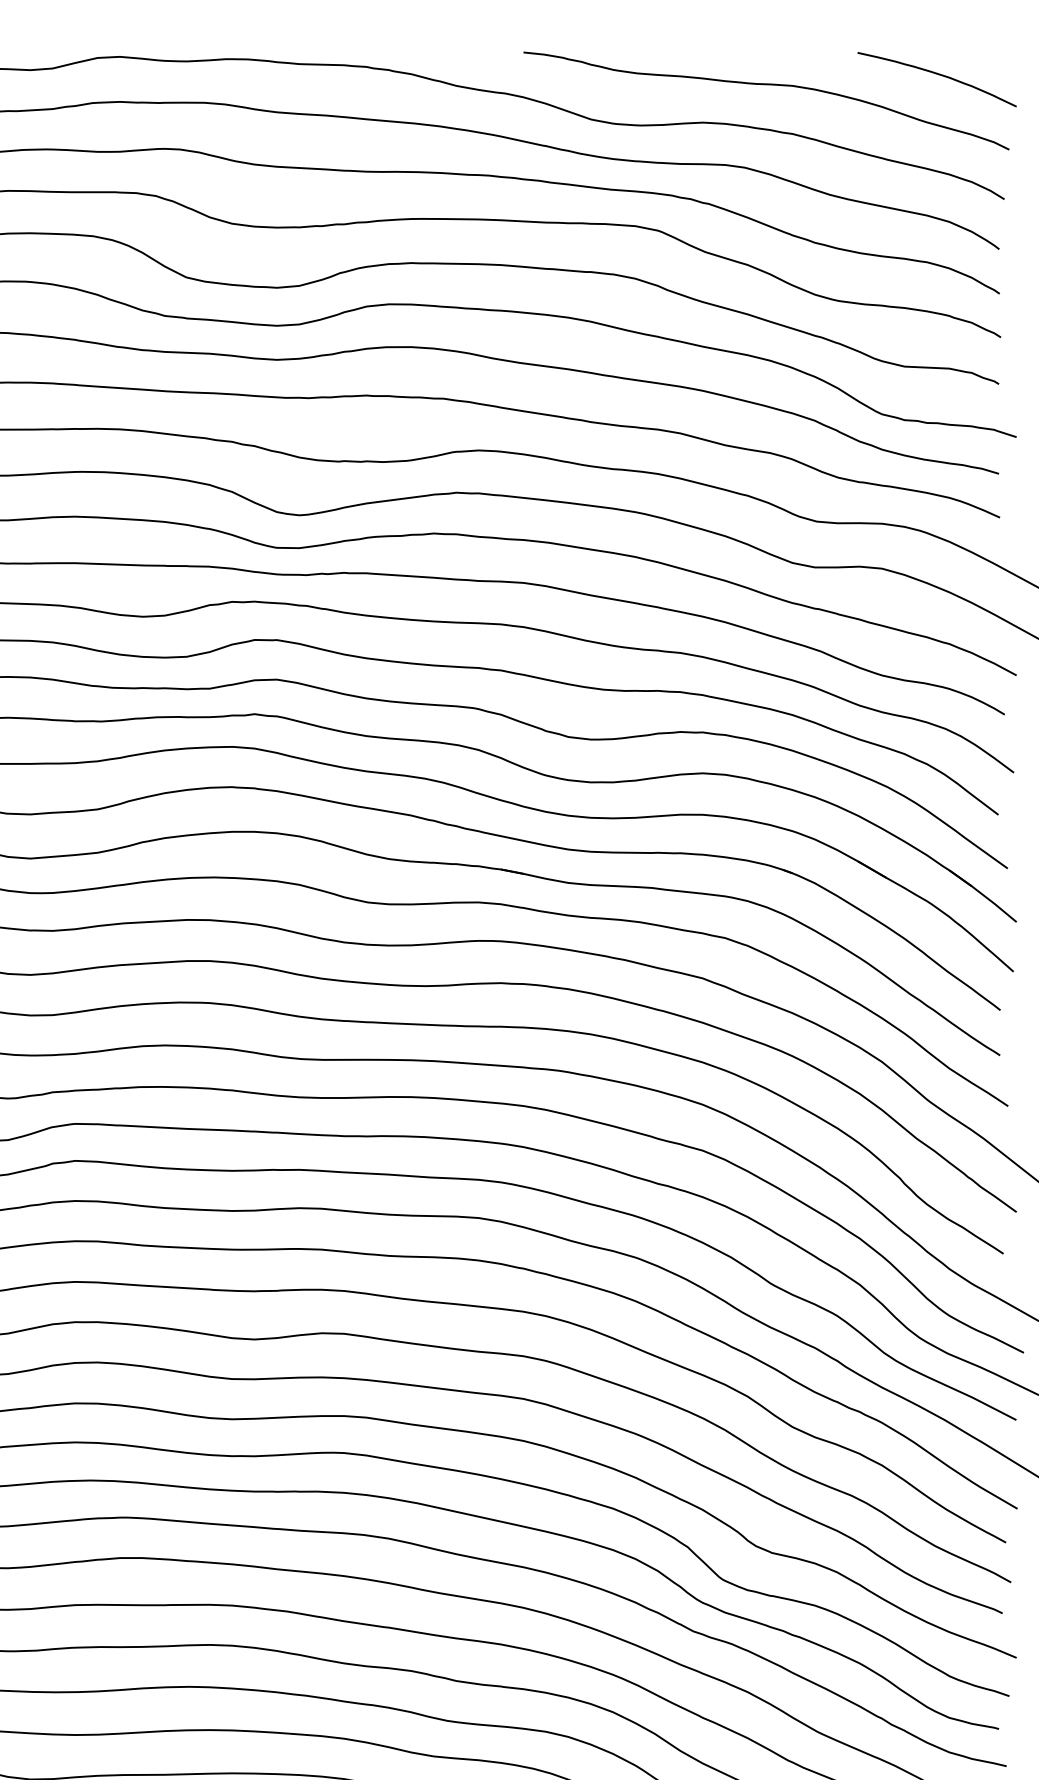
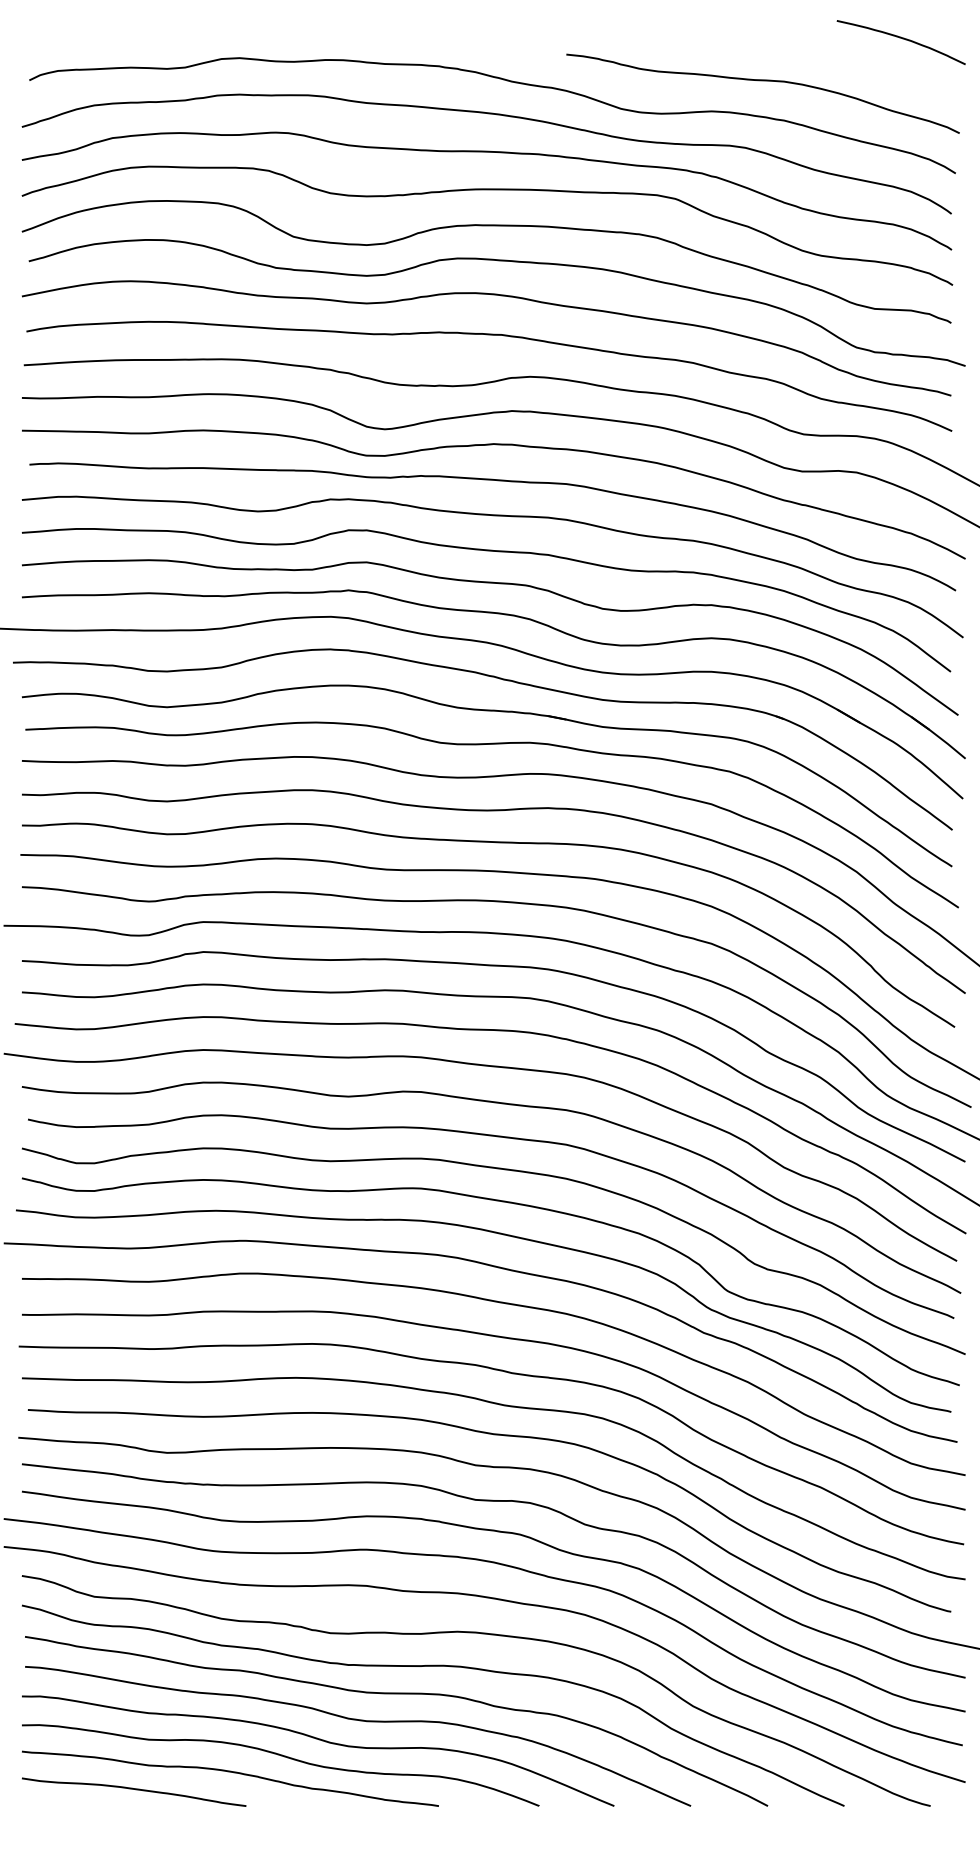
curve: (938, 75) -> (902, 39), moved

